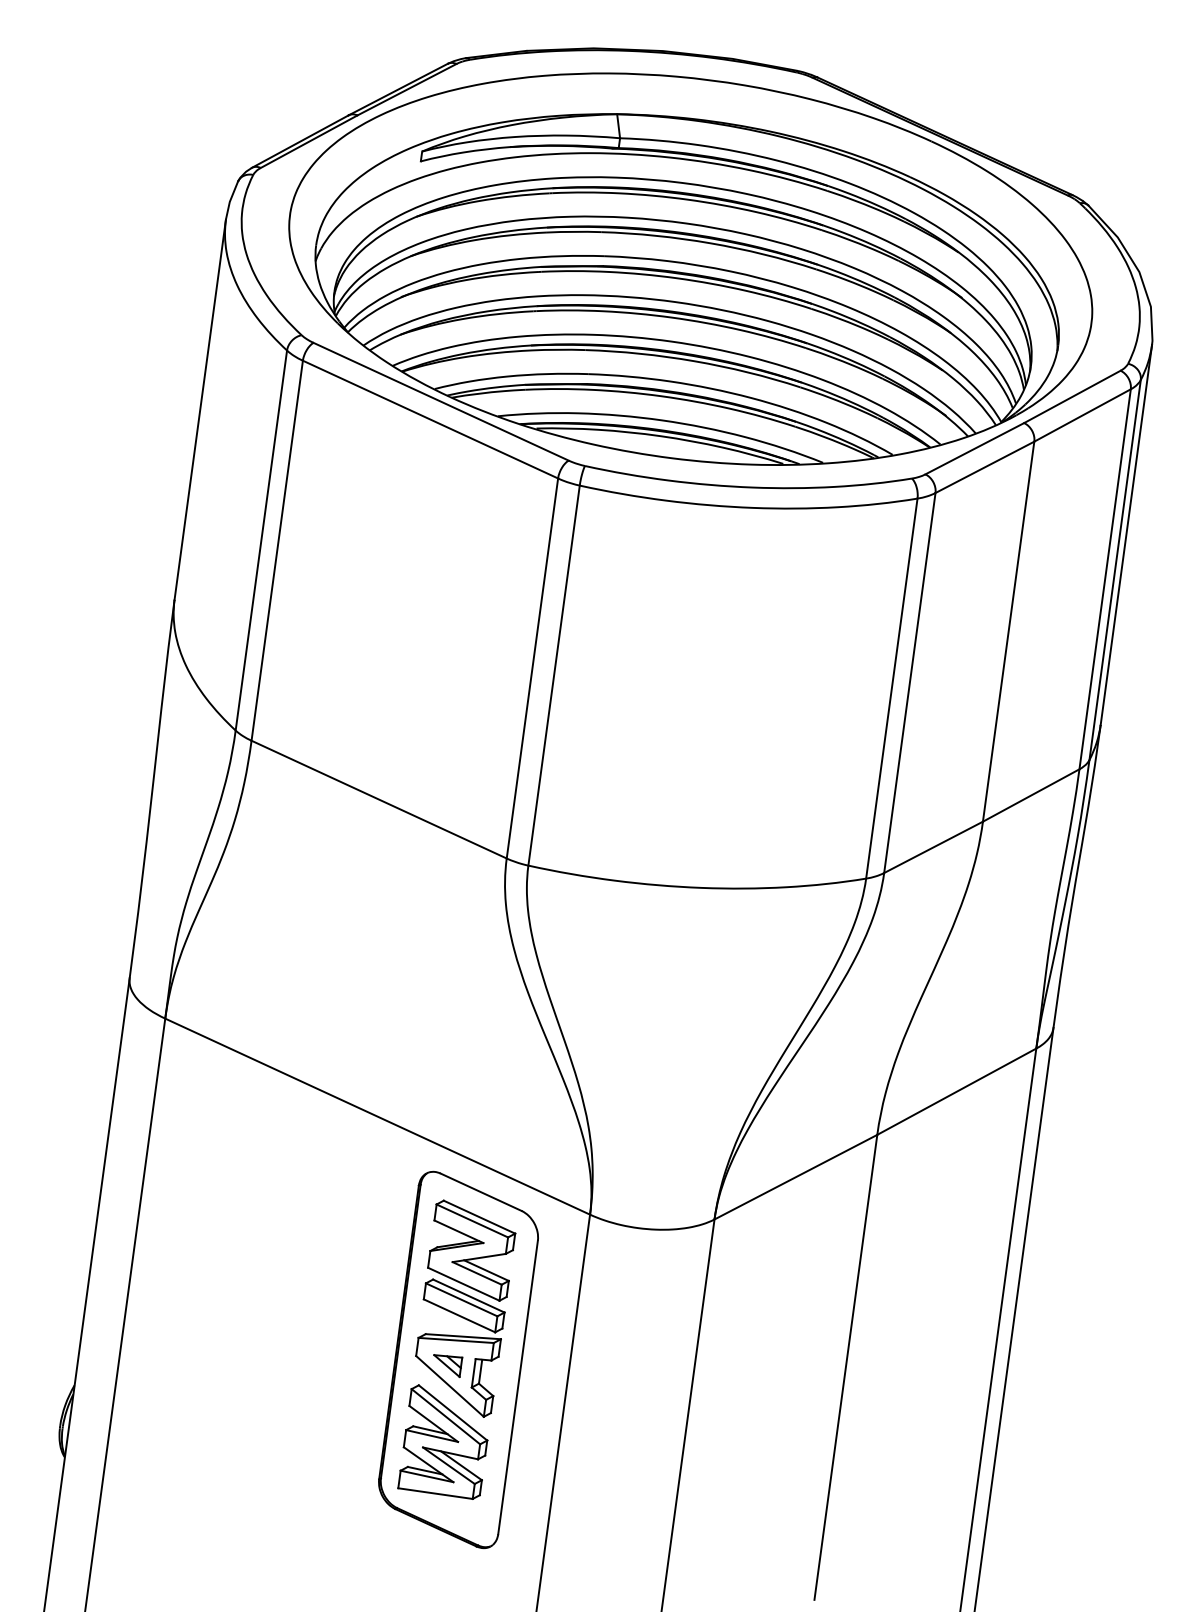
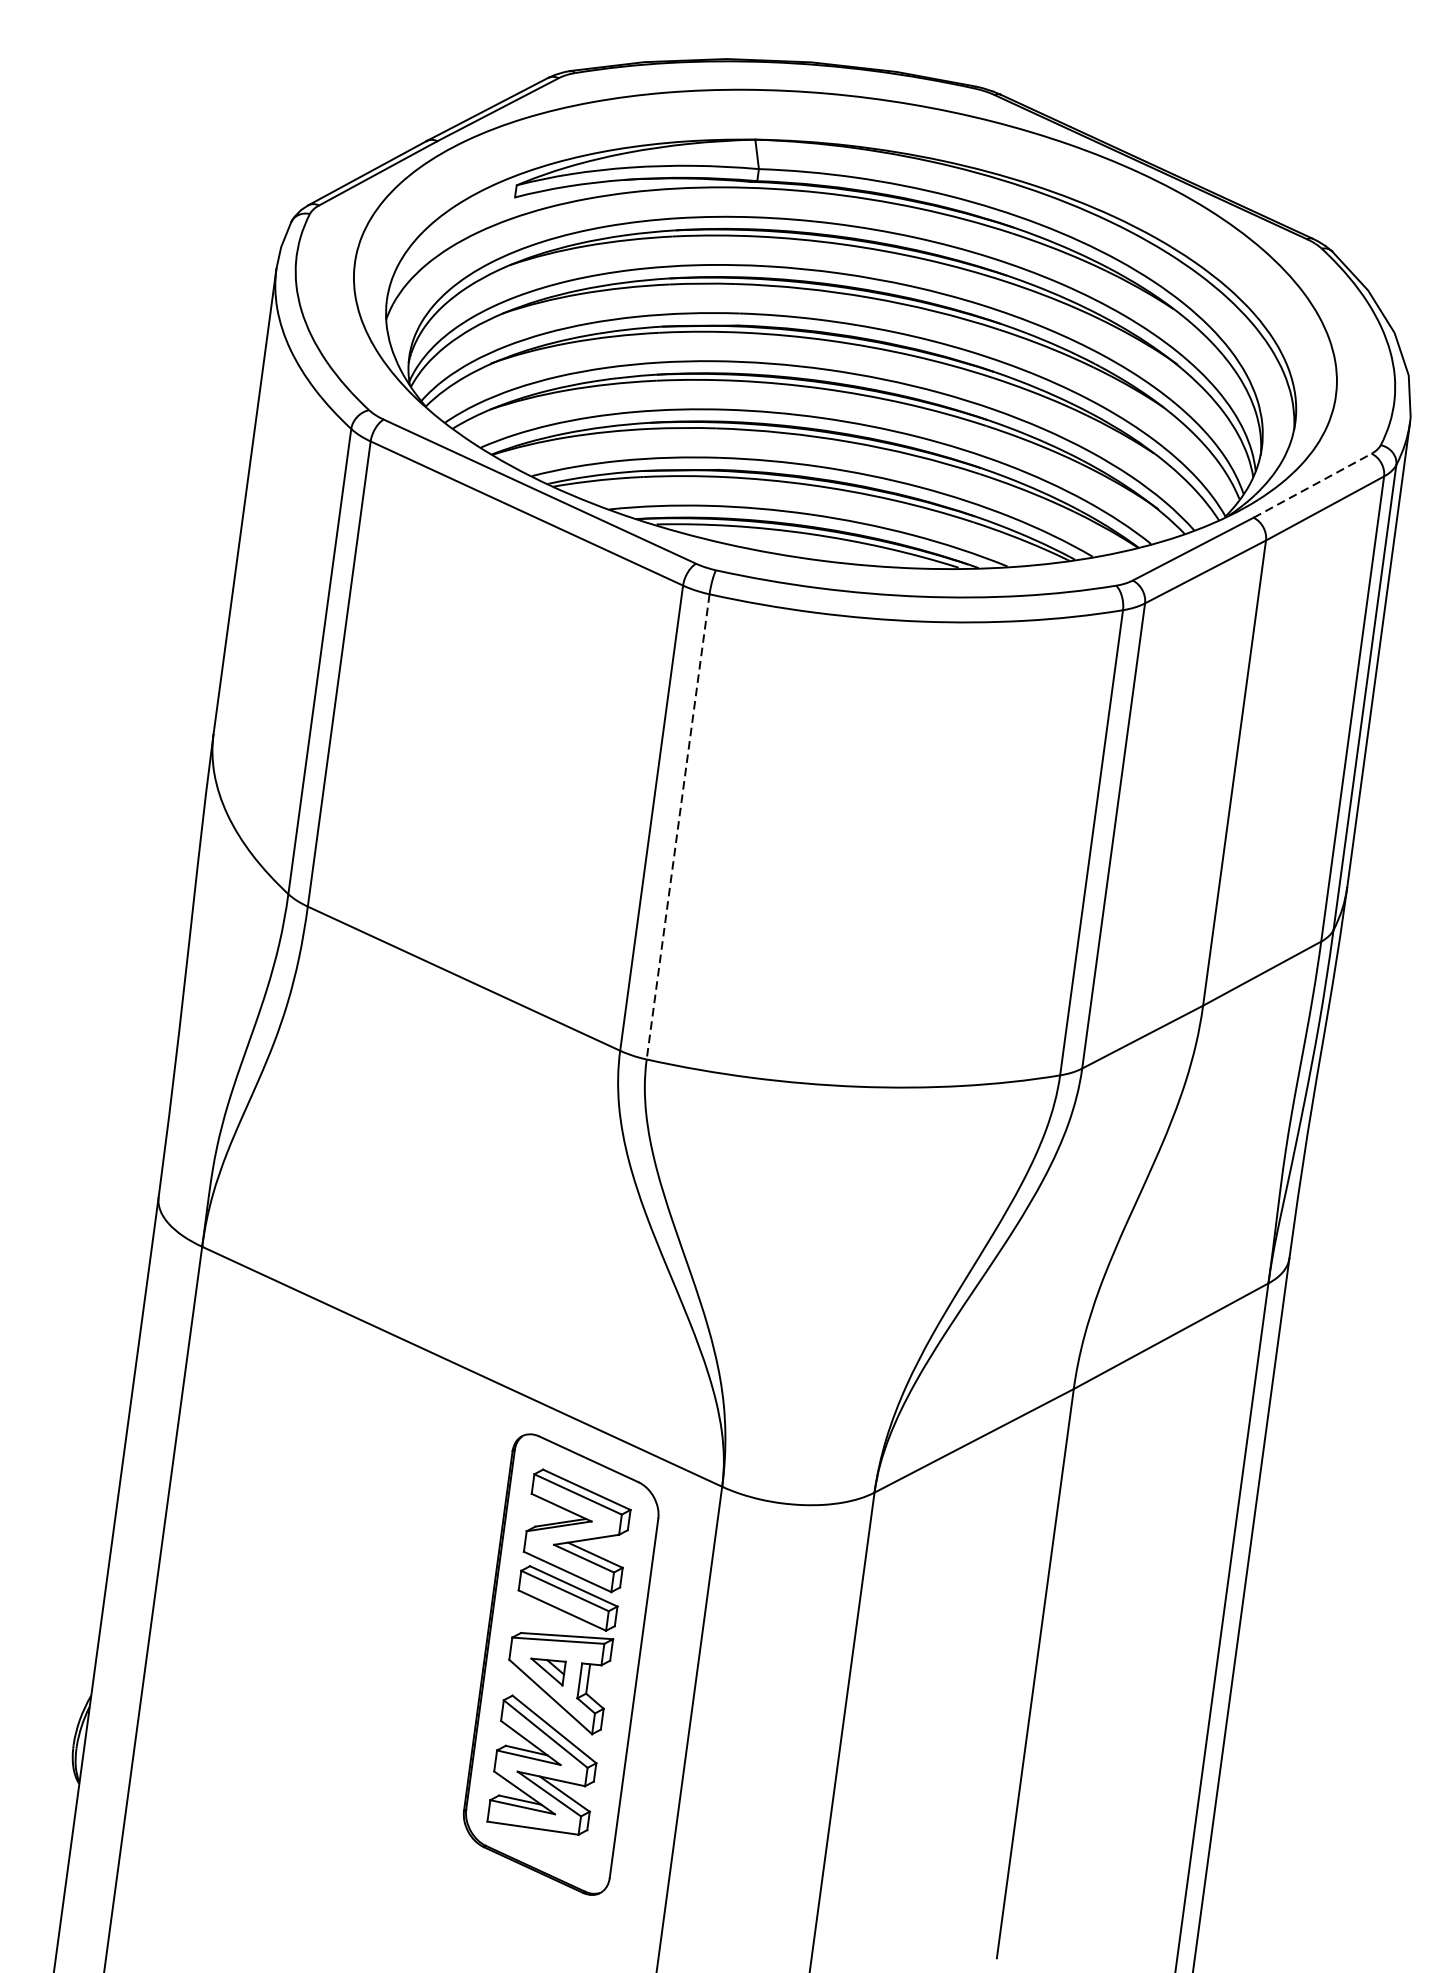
line: (1072, 396) -> (1312, 485), solid -> dashed
line: (554, 675) -> (678, 826), solid -> dashed

